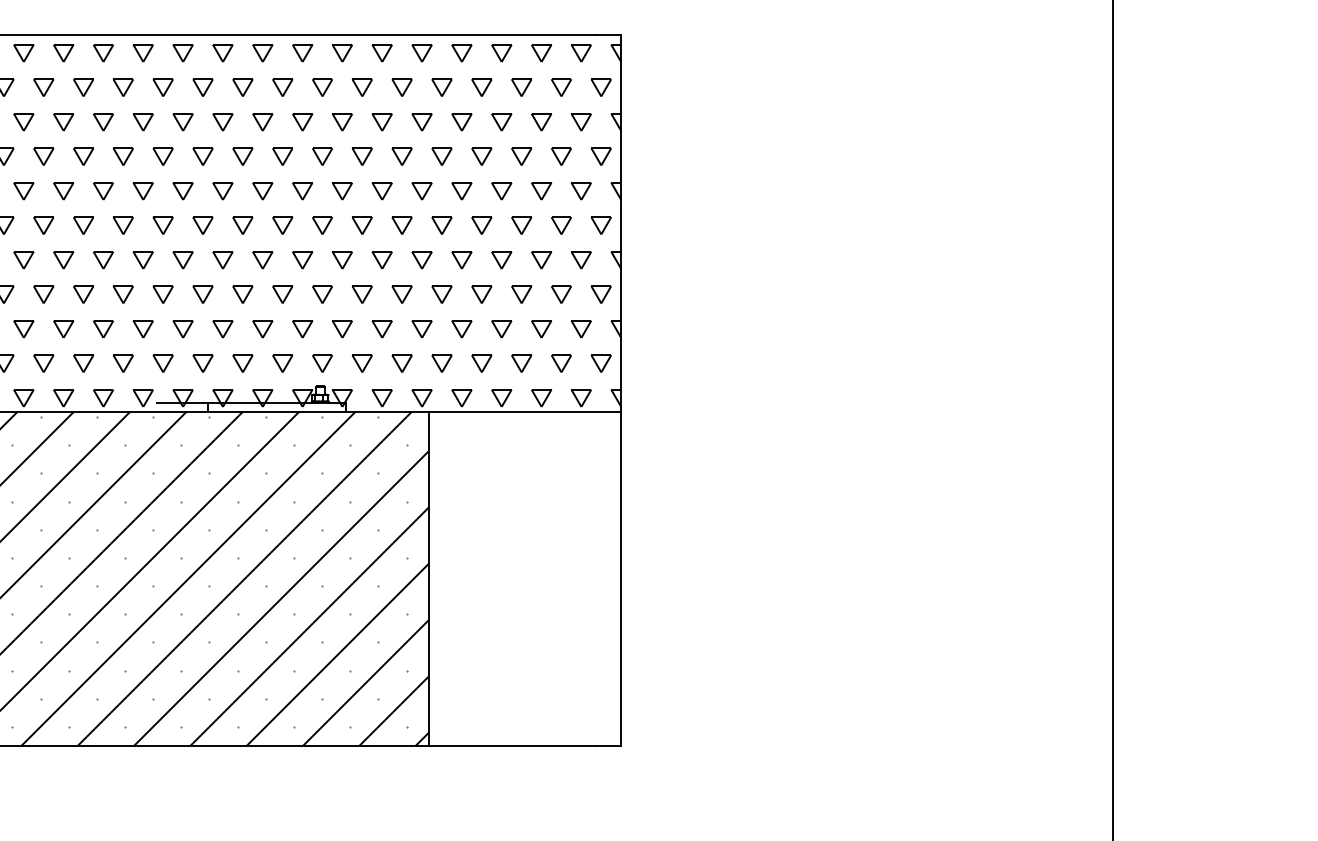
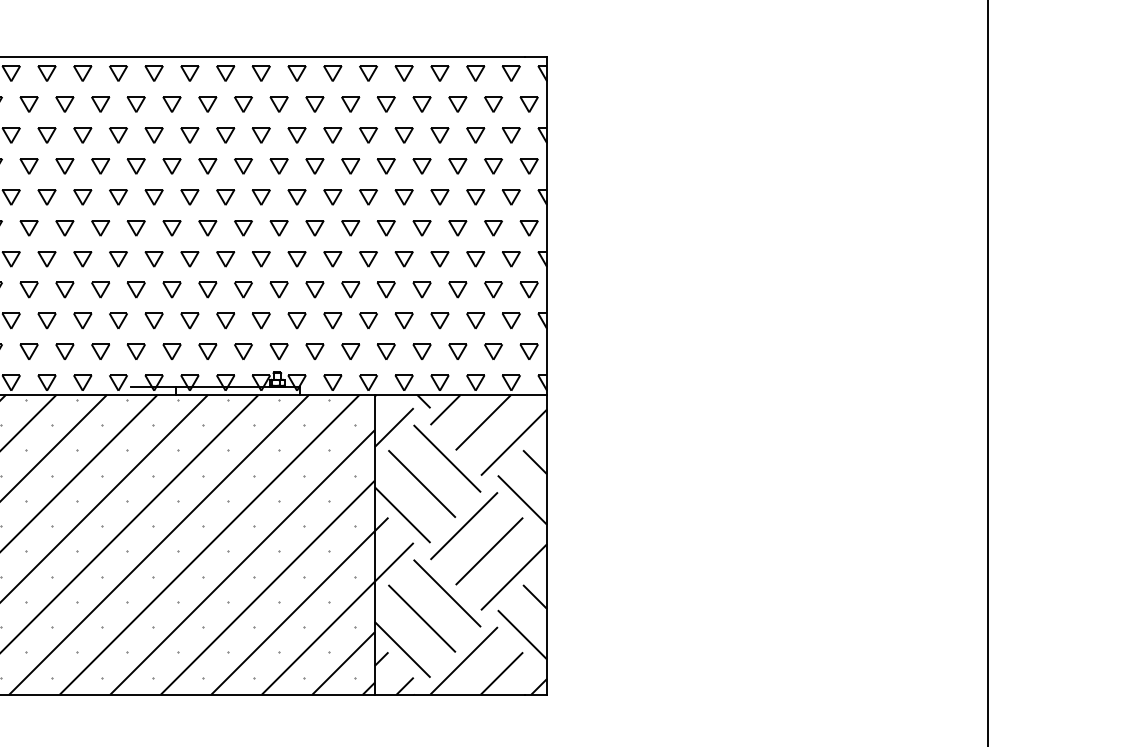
hatch: (525, 578) -> (461, 544), added

